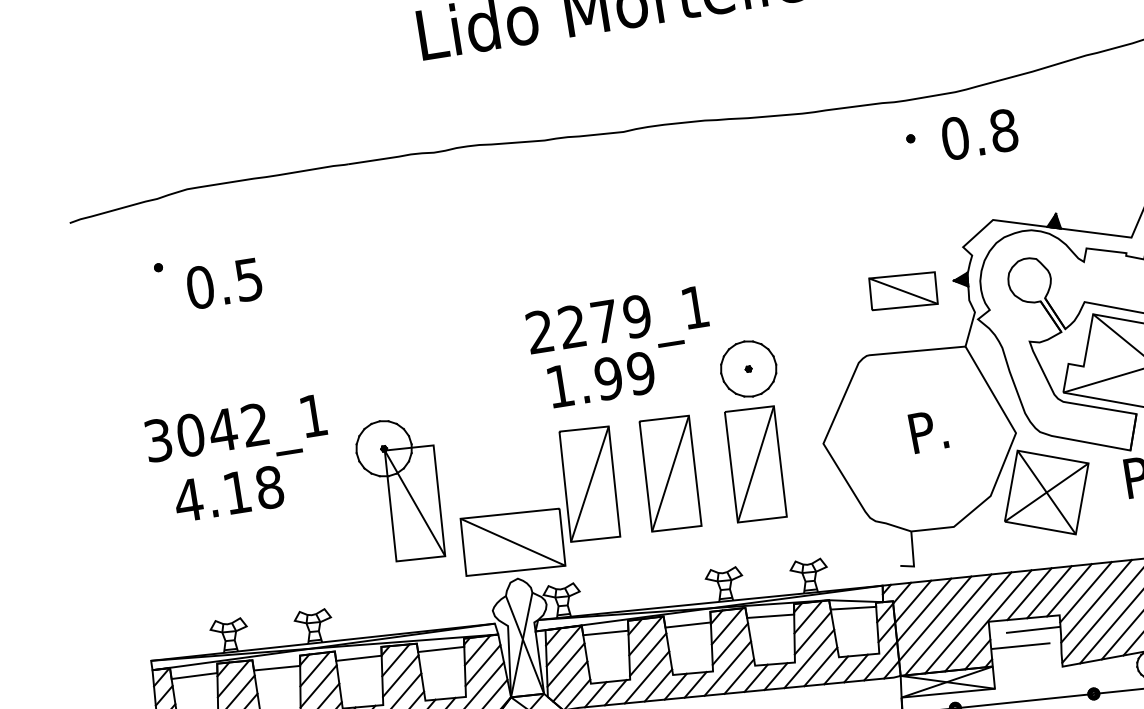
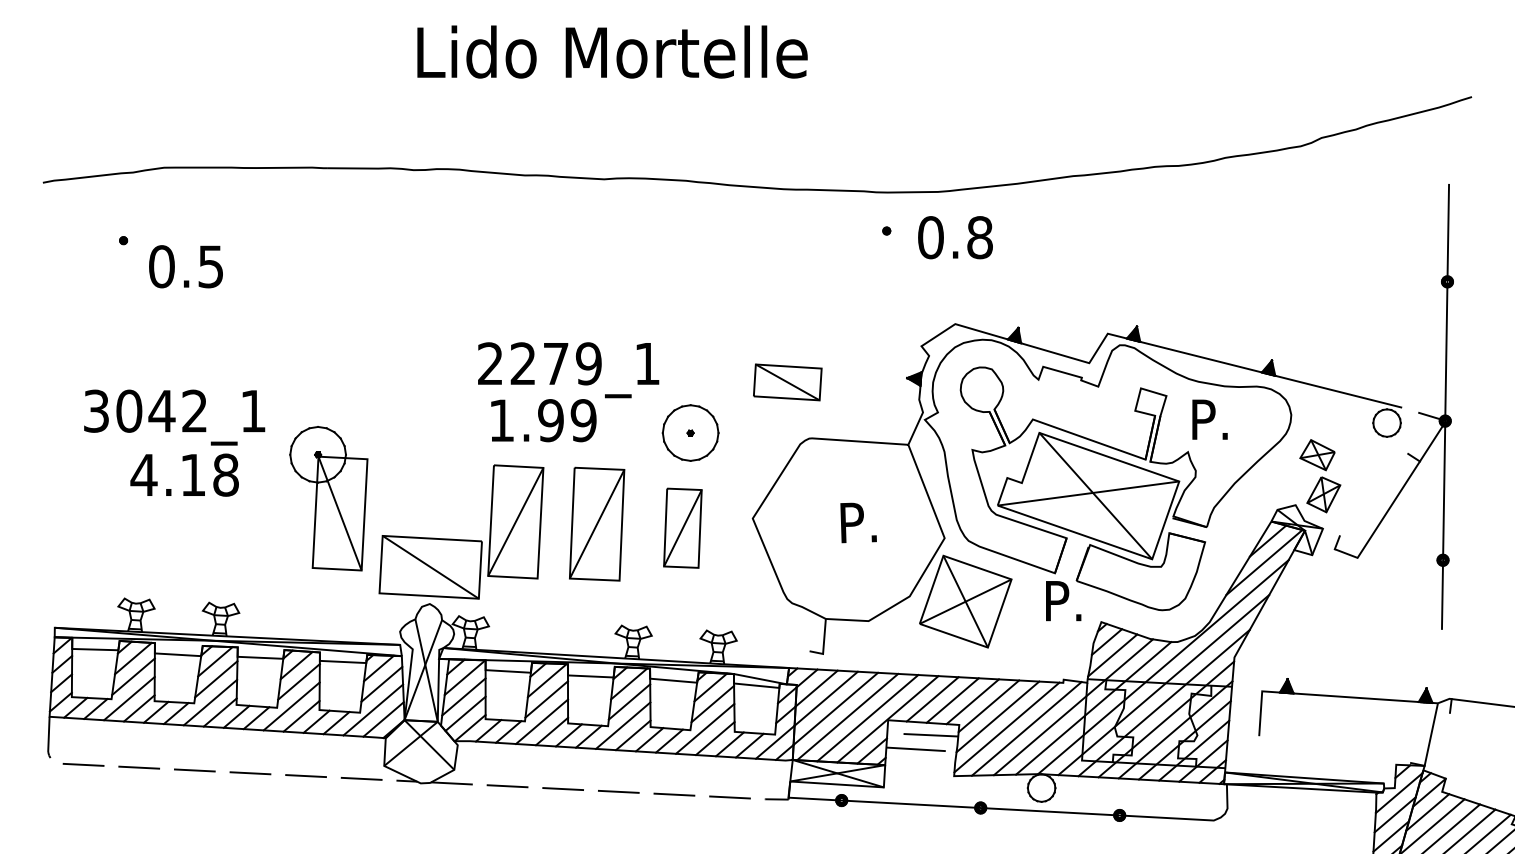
part: (903, 291) -> (787, 382), moved
part: (755, 463) -> (682, 527), size x0.7
text: (228, 493) -> (184, 474), moved

